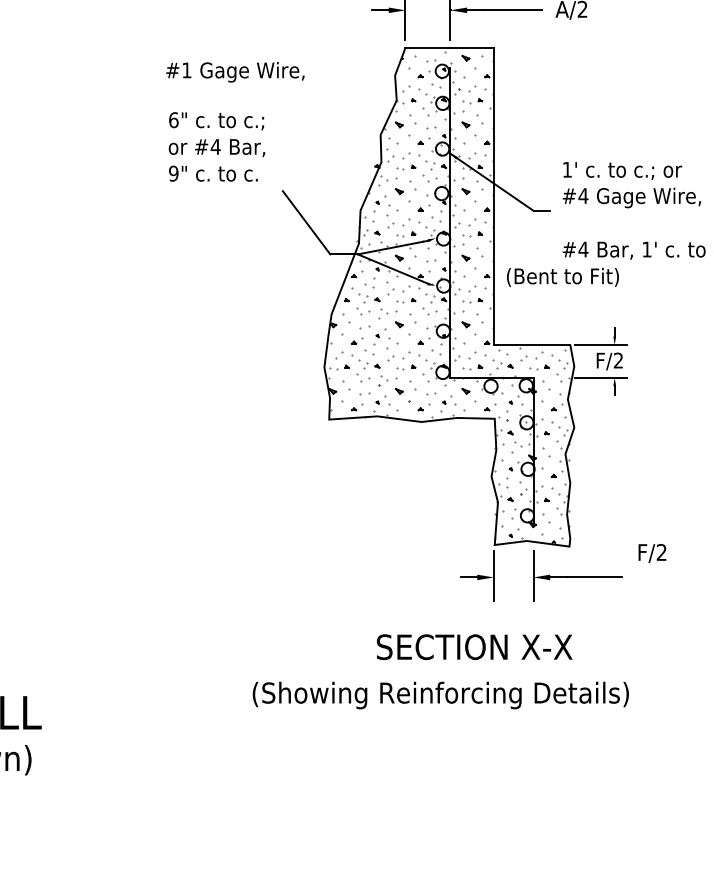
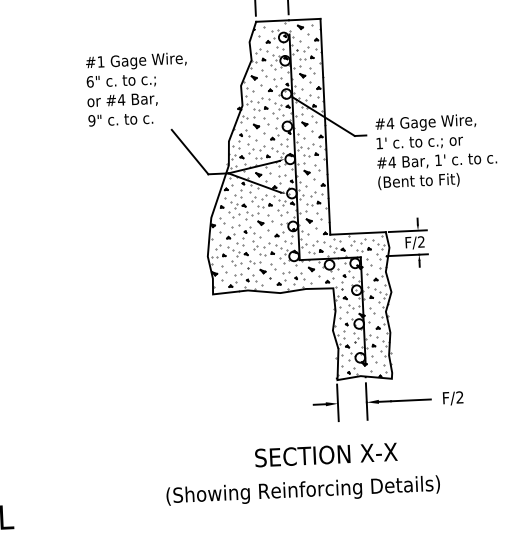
text: (235, 72) -> (136, 61), moved
text: (622, 170) -> (419, 142), moved
text: (562, 277) -> (418, 181), moved
text: (652, 553) -> (453, 398), moved

